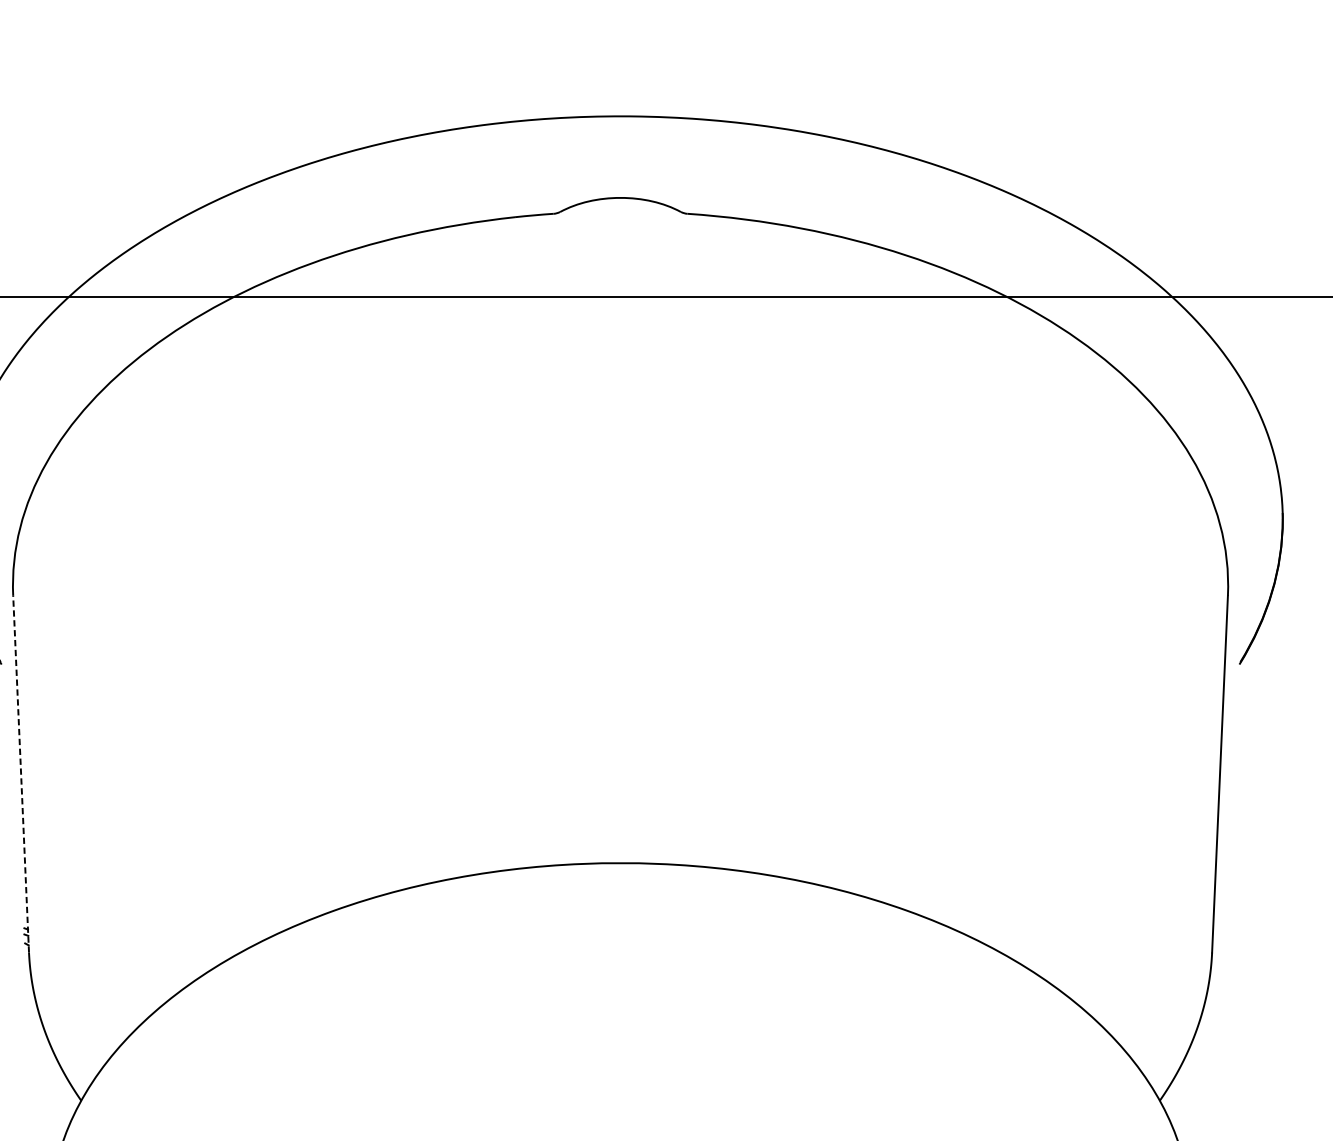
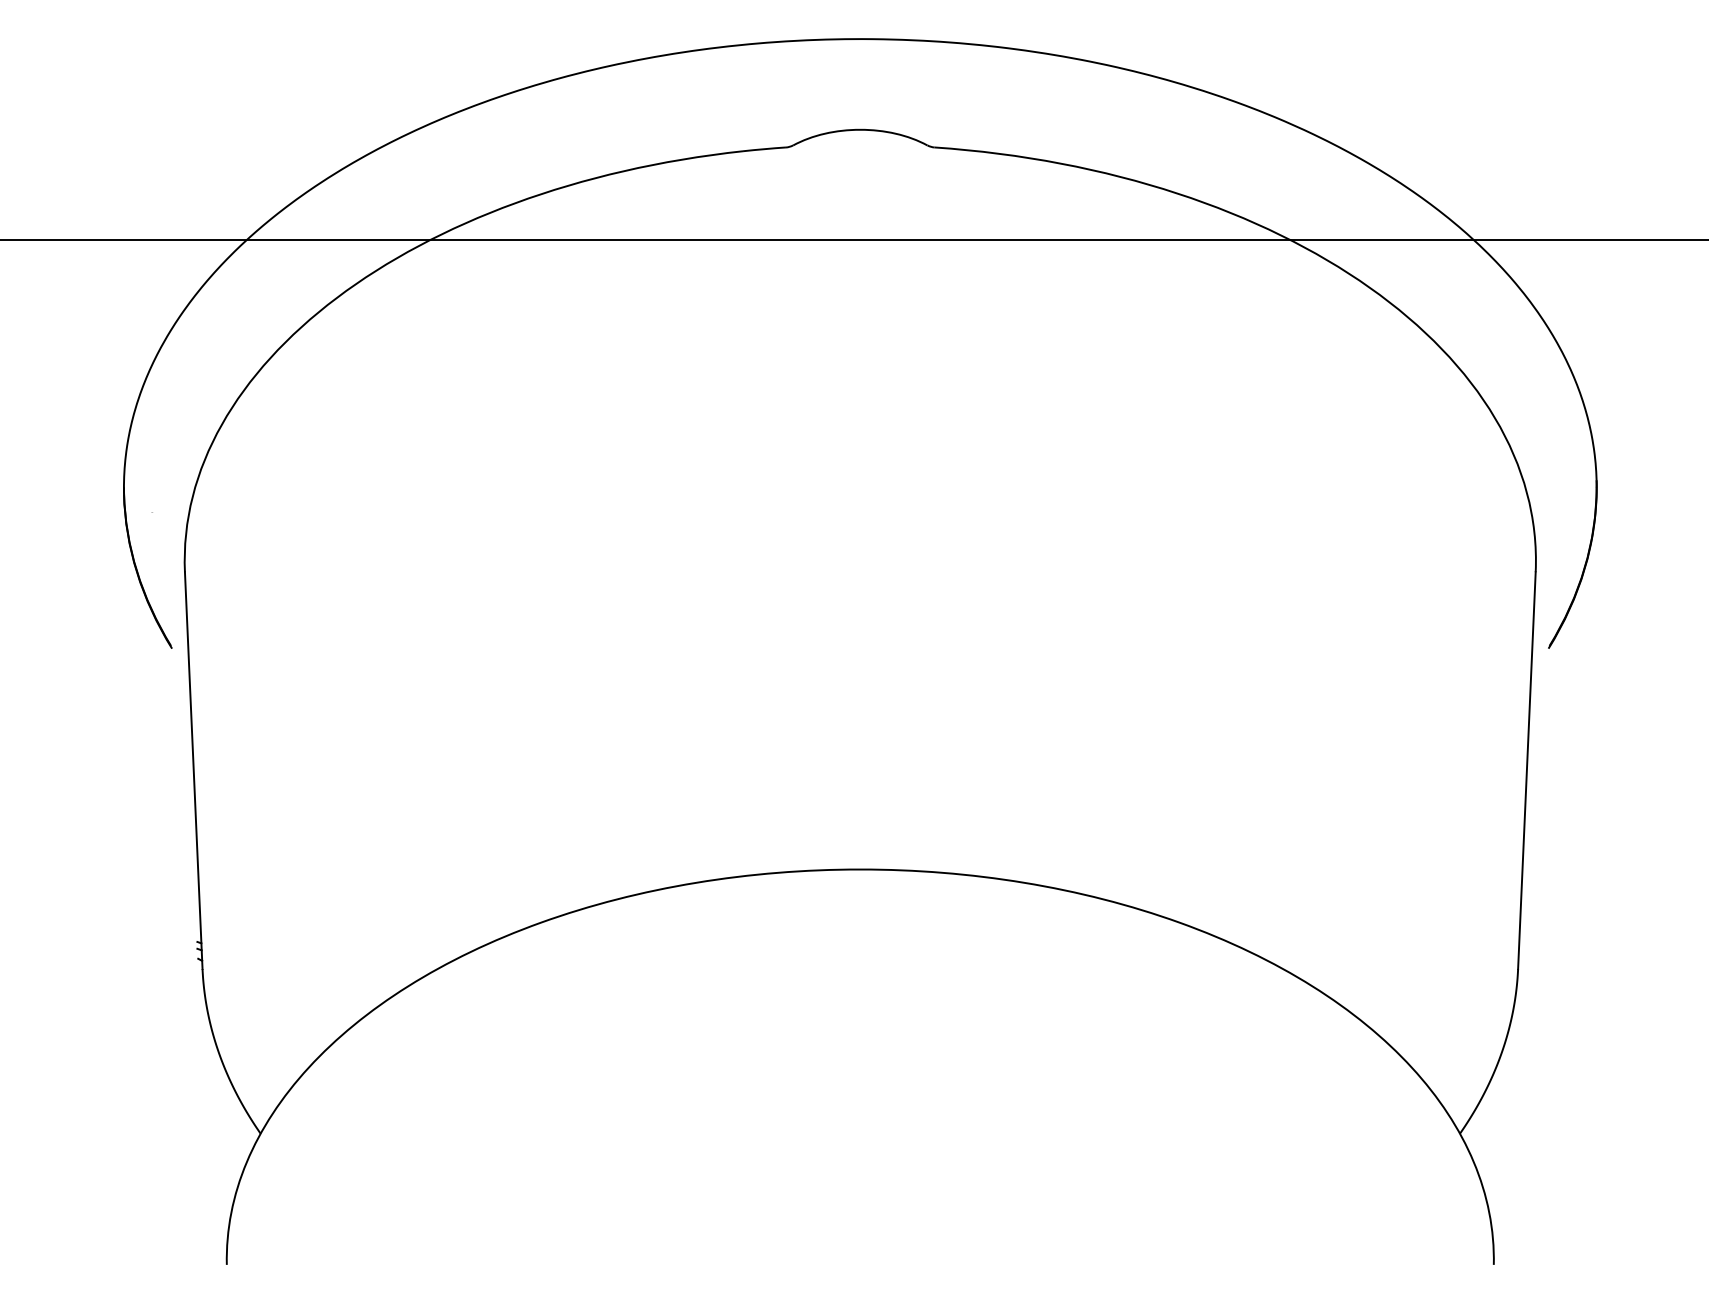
line: (20, 774) -> (193, 770), dashed -> solid

